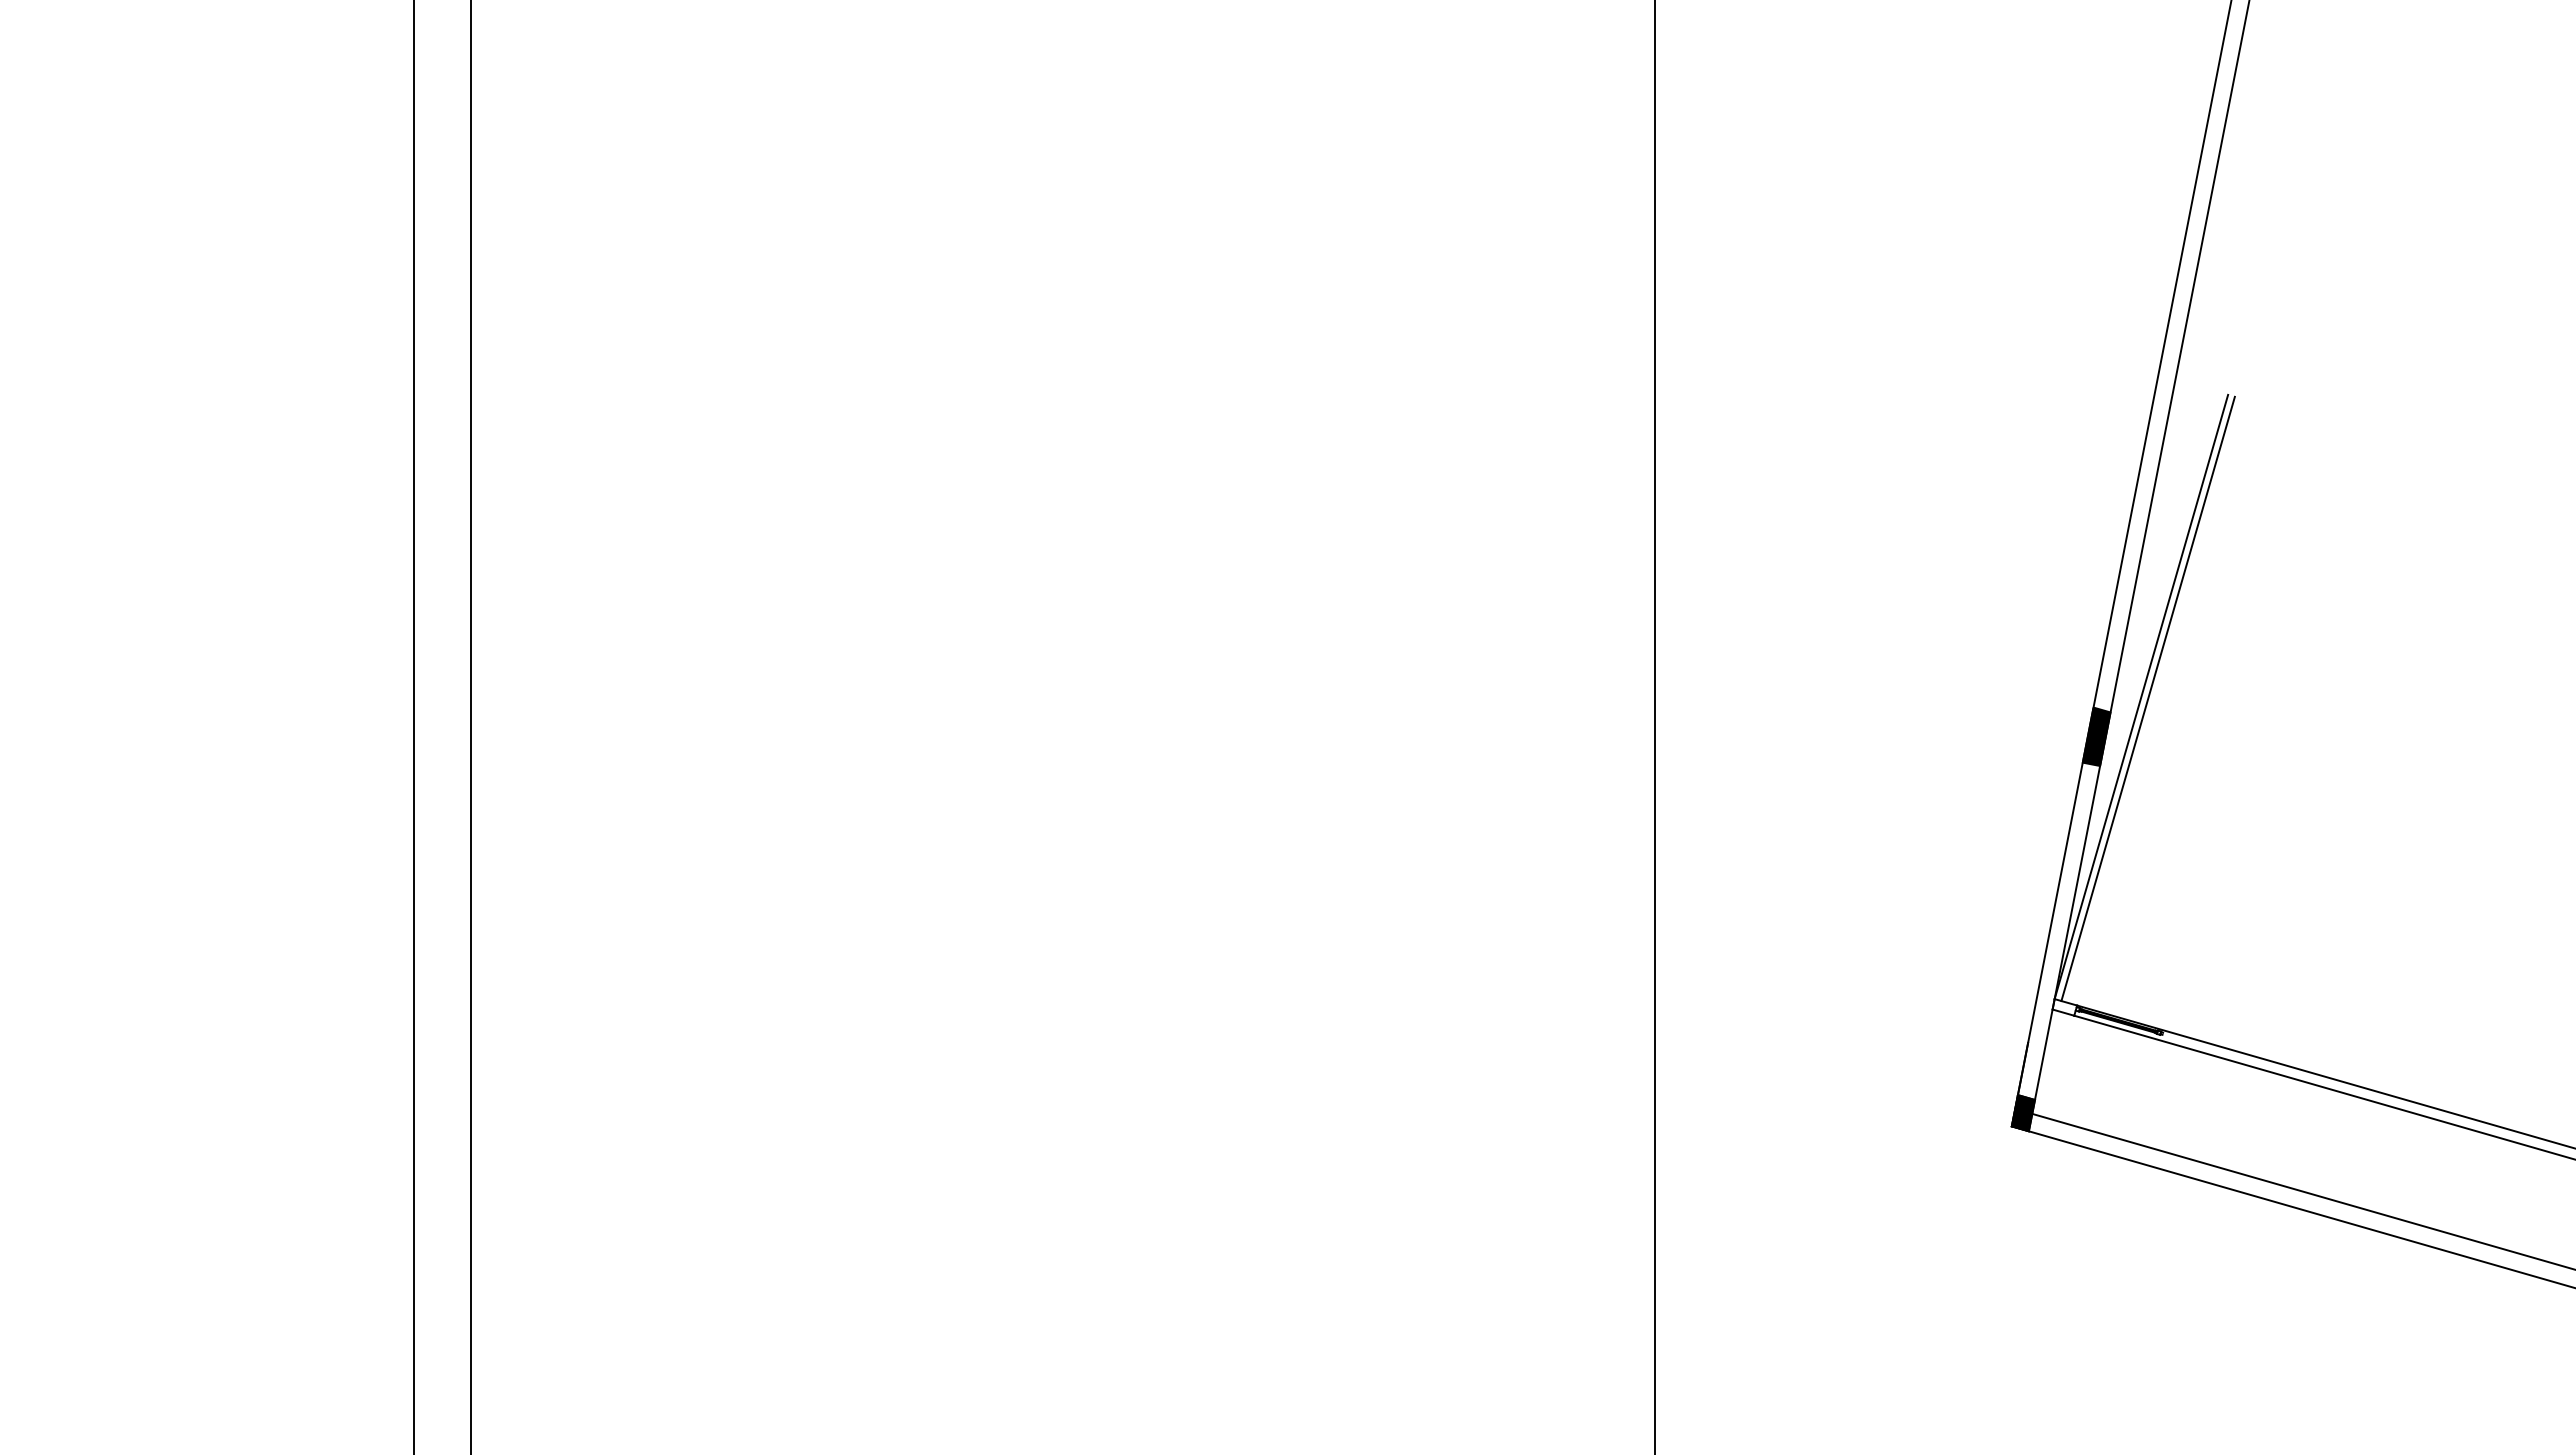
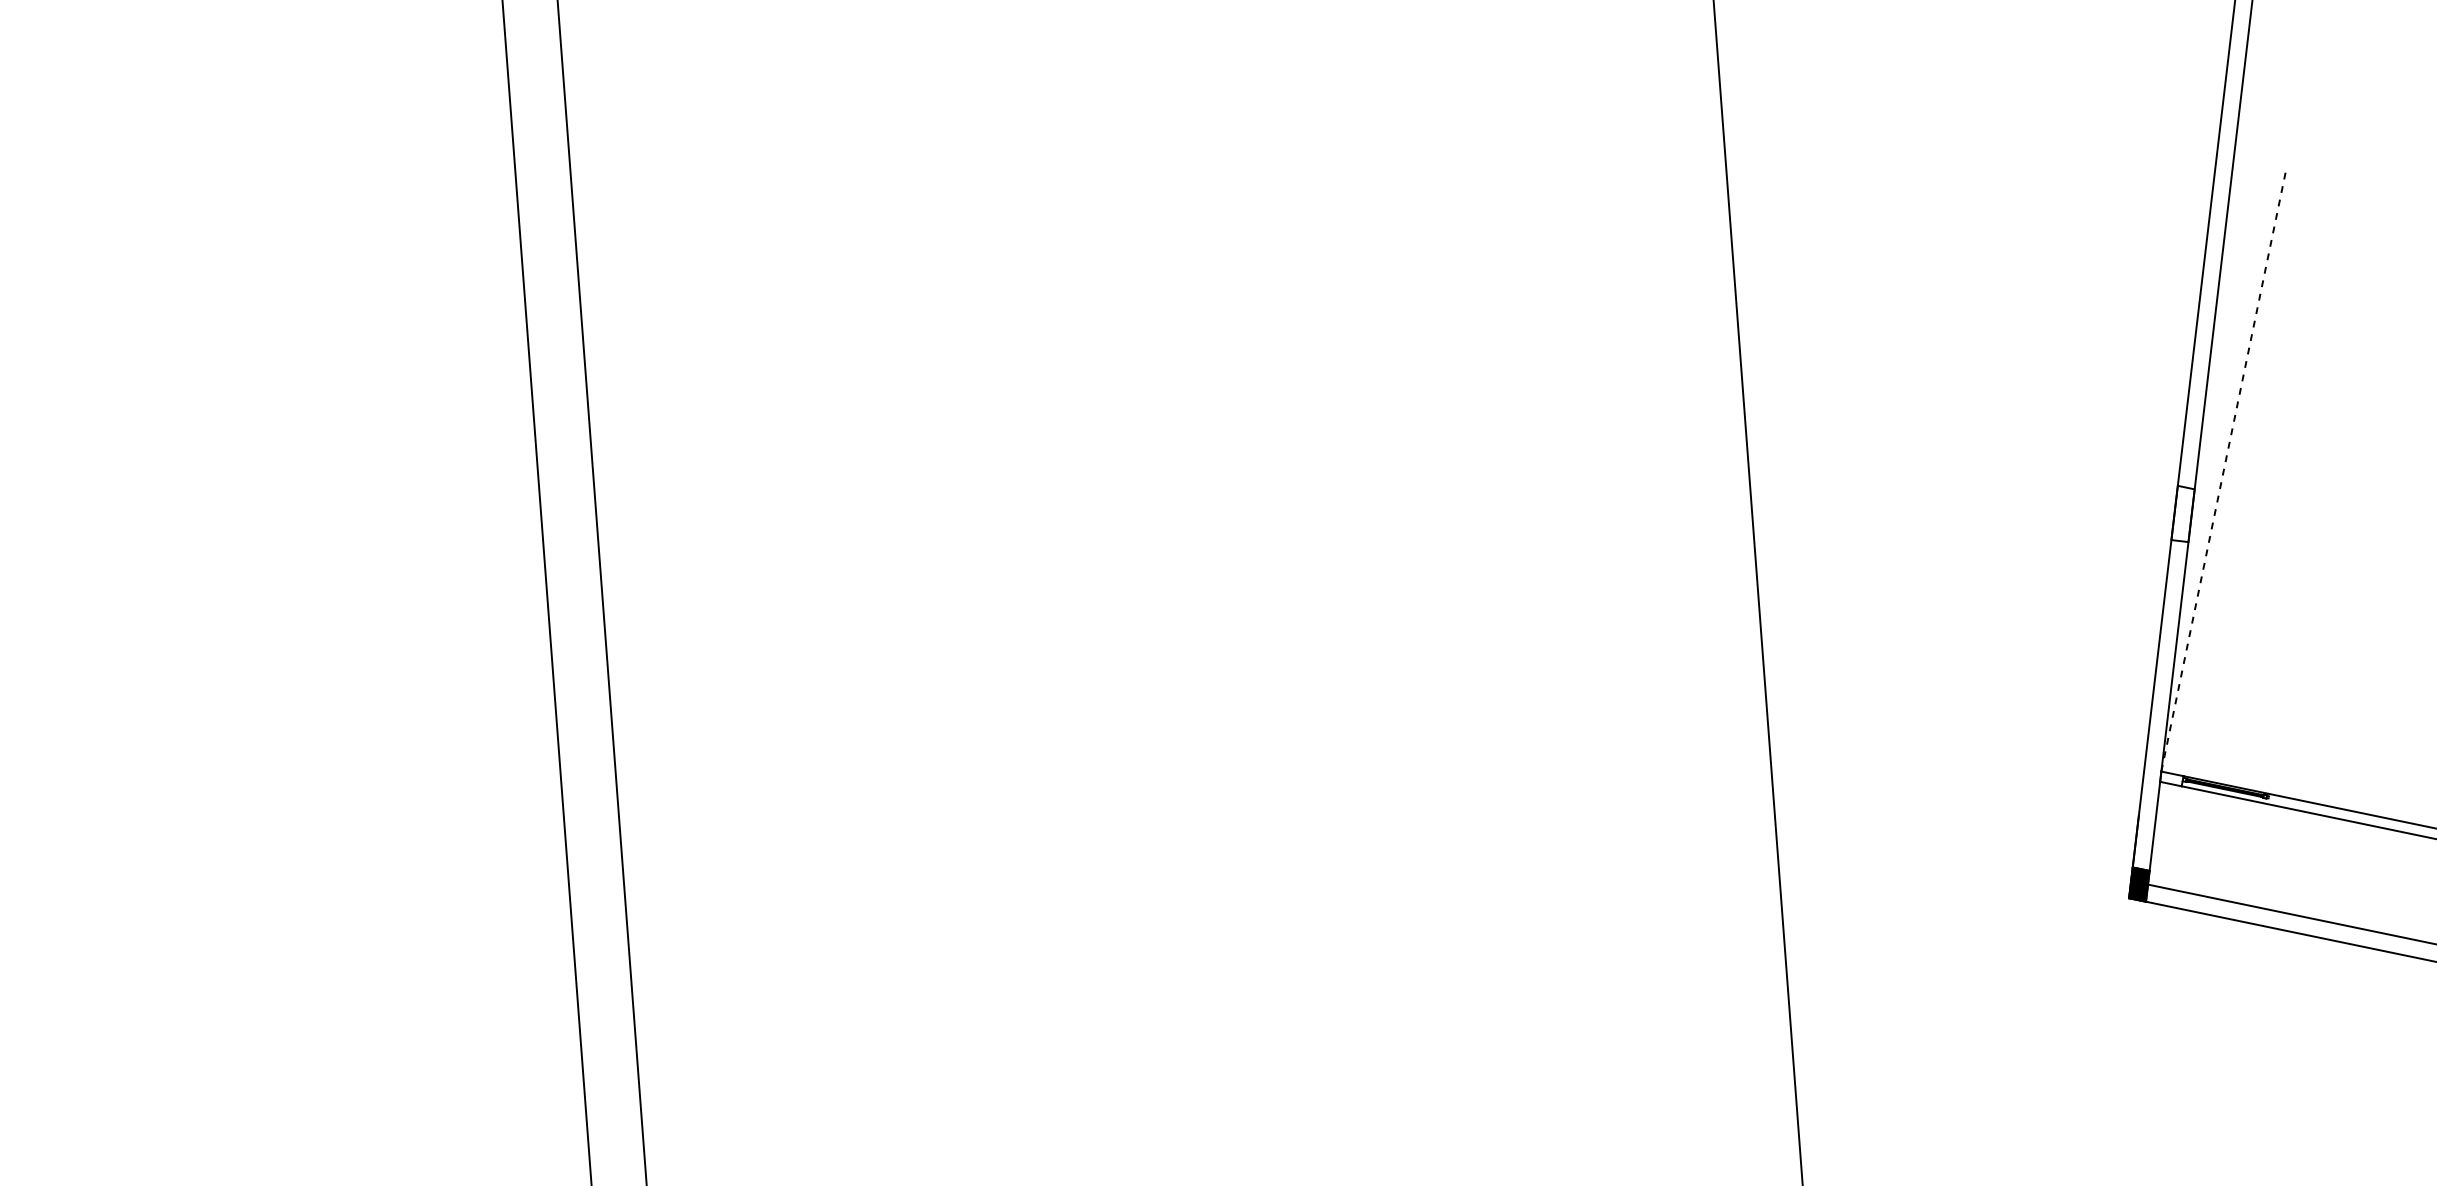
line: (2141, 696) -> (2223, 471), solid -> dashed
line: (2147, 698) -> (2229, 473), removed
fill: (2096, 736) -> (2182, 513), removed

